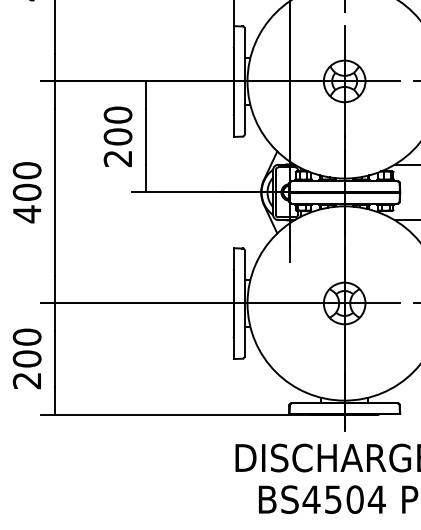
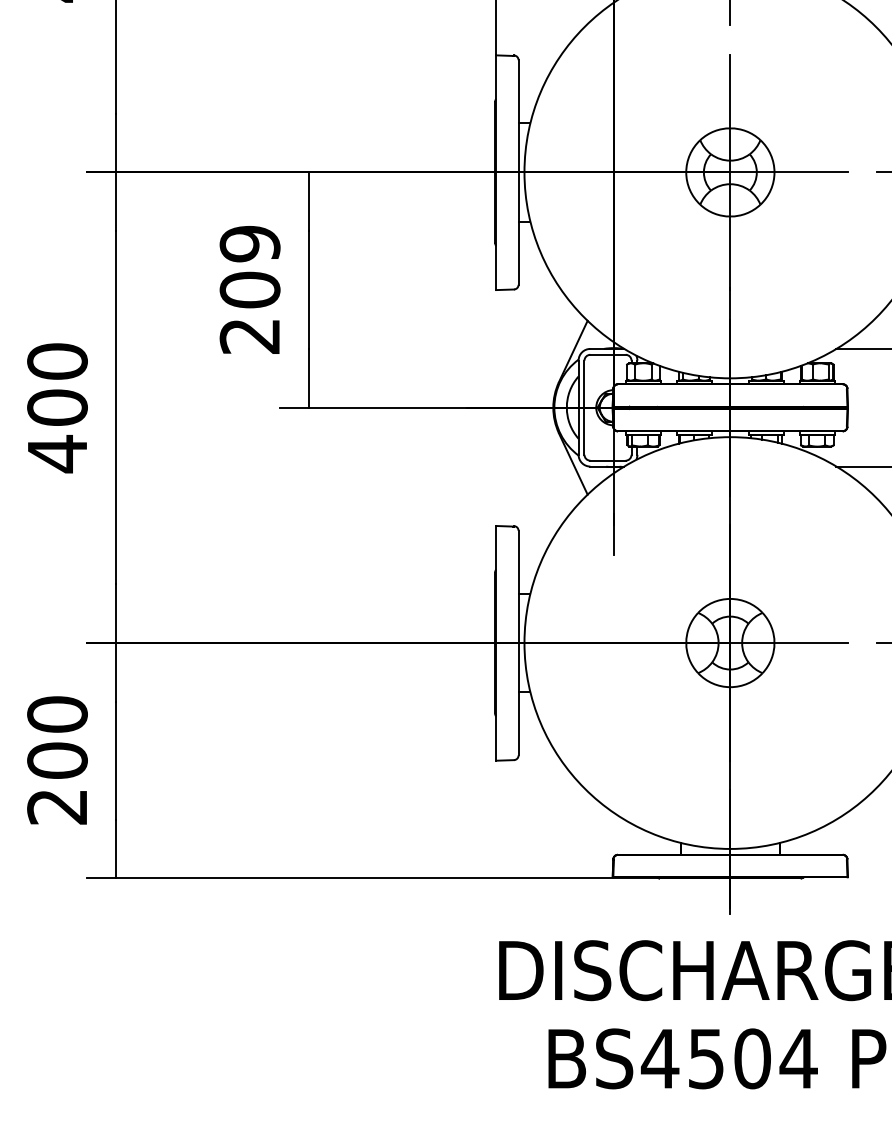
text: (118, 114) -> (251, 242), 200 -> 209

